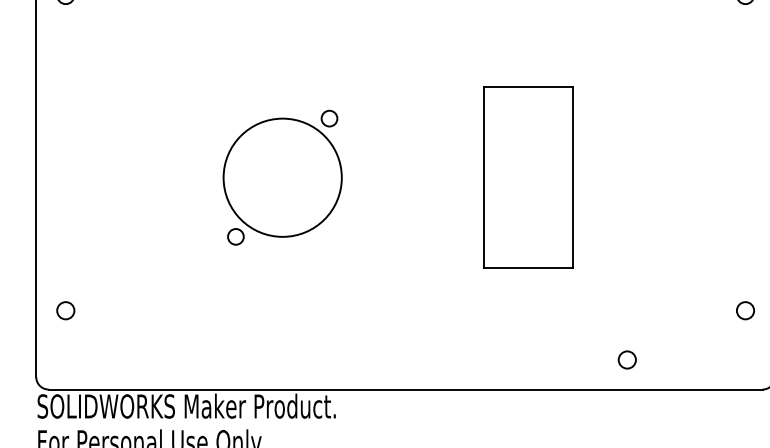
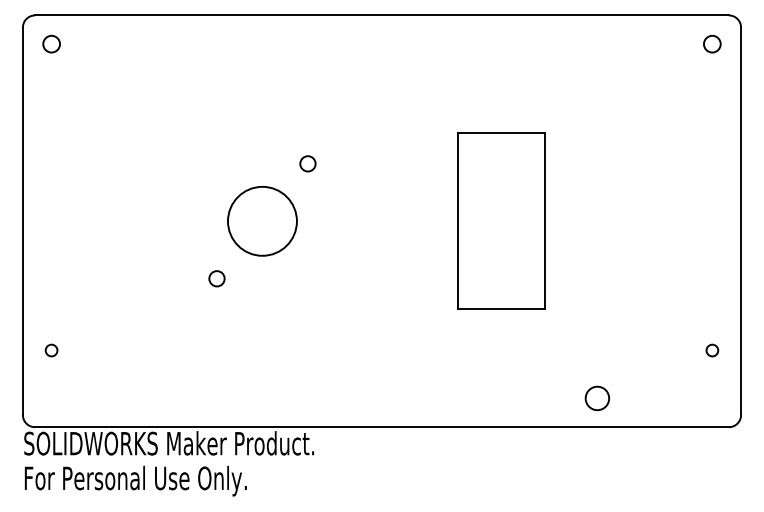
circle: (282, 176) -> (262, 220), size x0.6
circle: (65, 310) -> (51, 350), size x0.7
circle: (745, 310) -> (712, 350), size x0.7
circle: (627, 360) -> (597, 398), size x1.4

